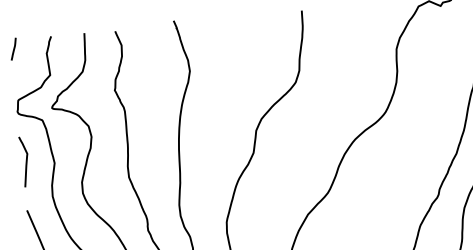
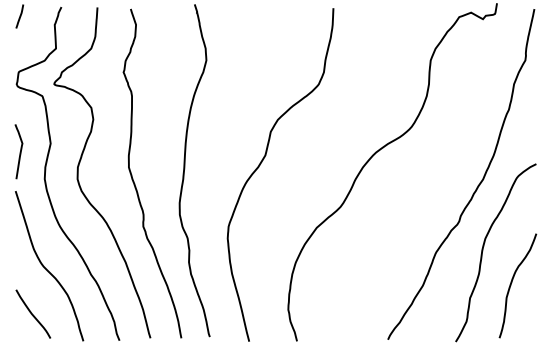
curve: (25, 162) -> (19, 152), moved

